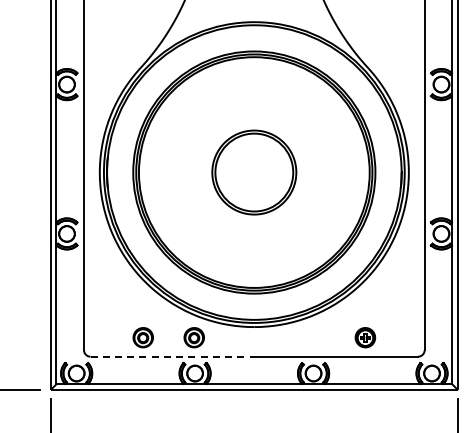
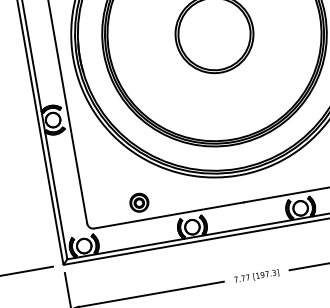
part: (193, 337) -> (185, 194), removed
line: (172, 356) -> (169, 215), dashed -> solid

